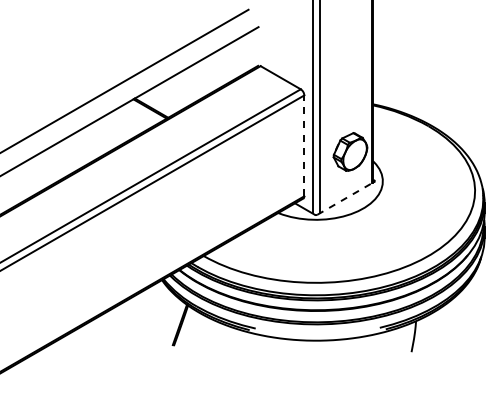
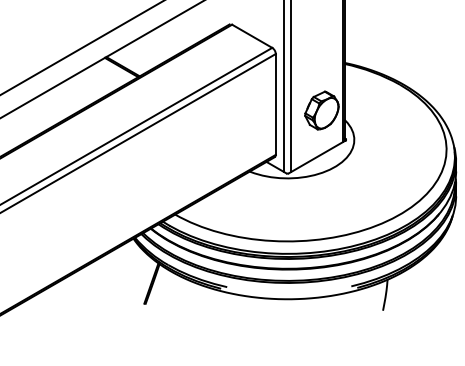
line: (304, 145) -> (275, 104), dashed -> solid
line: (345, 198) -> (316, 157), dashed -> solid

